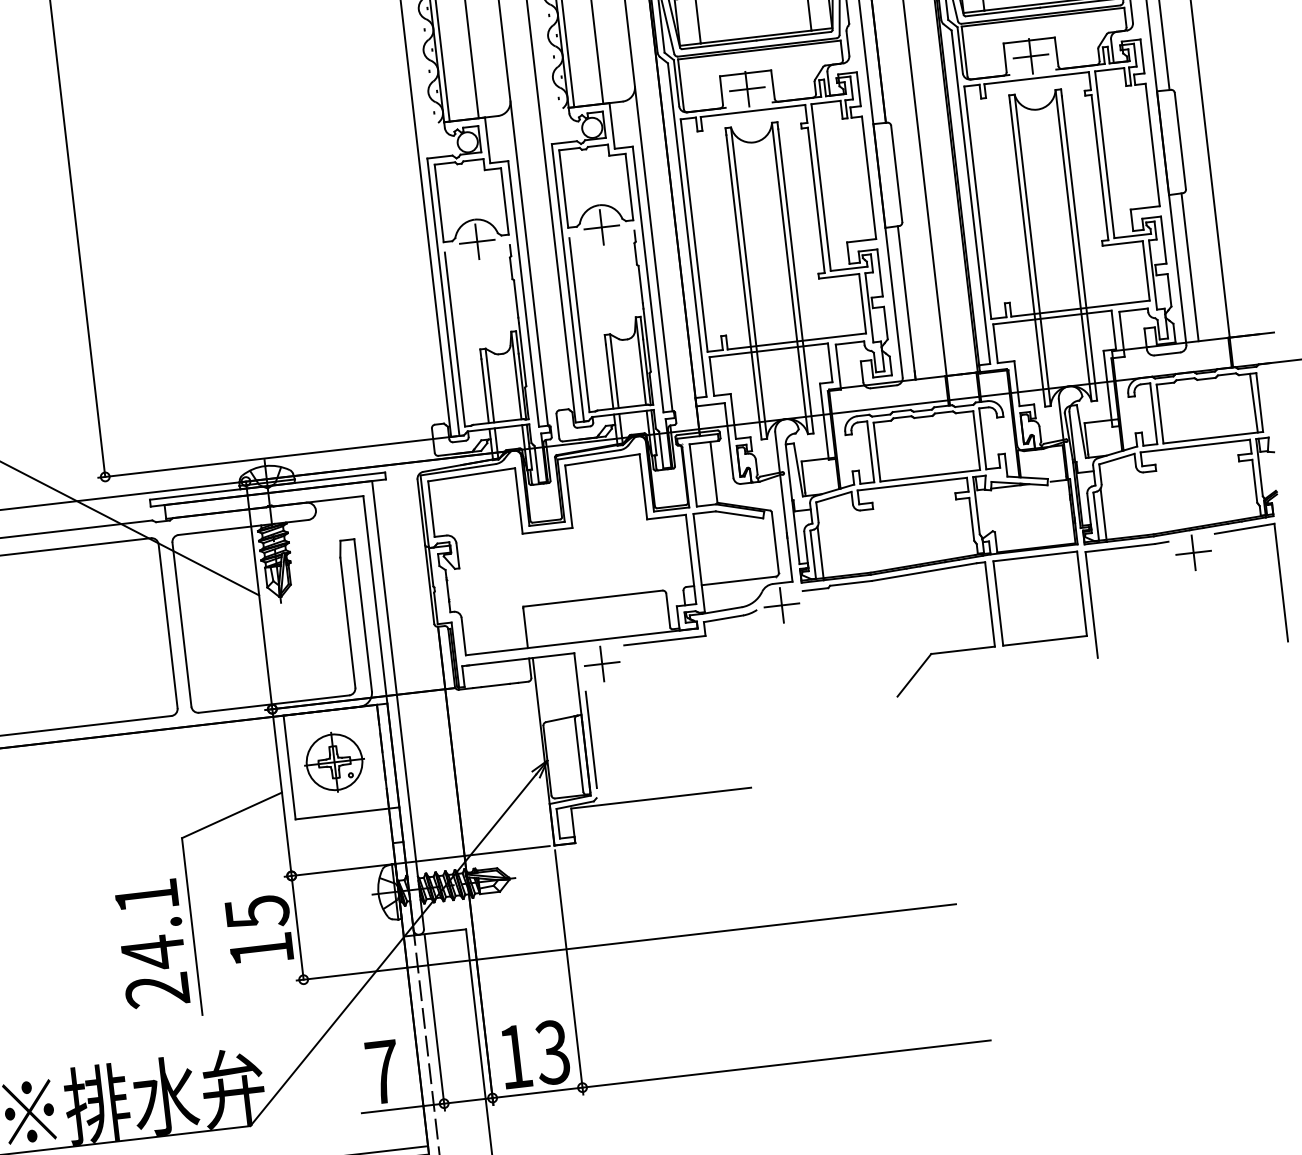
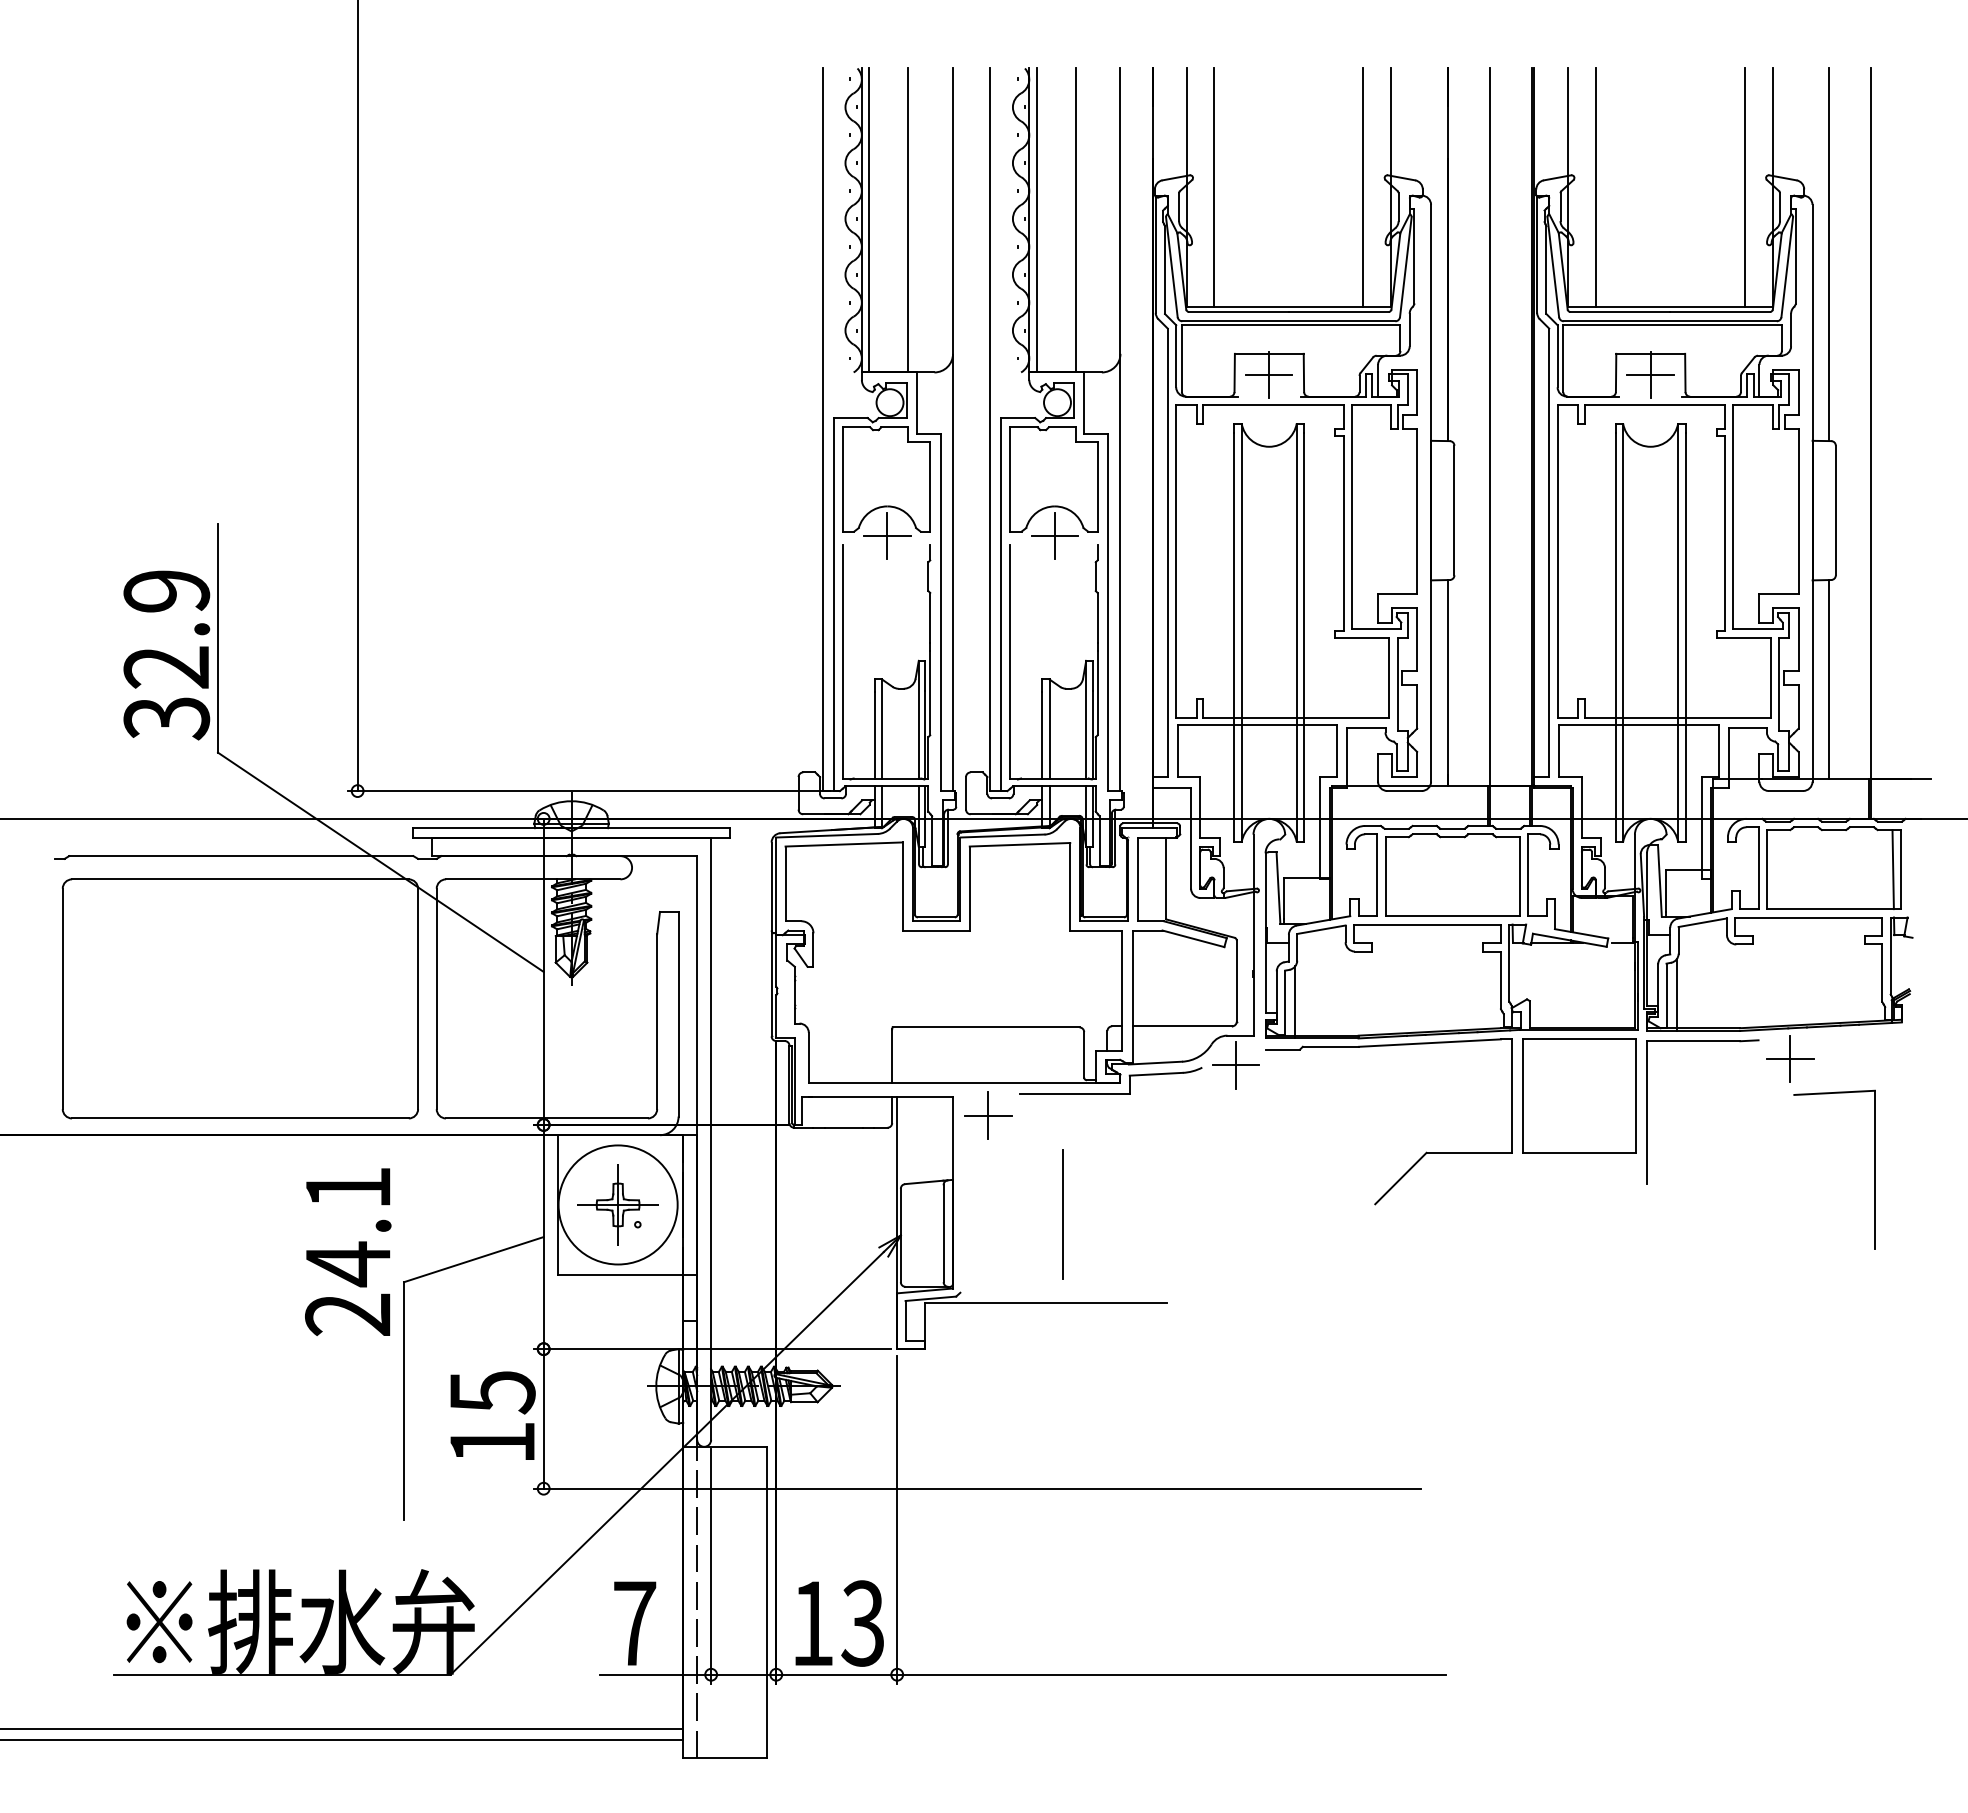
part: (1280, 582) -> (1874, 1169), moved
line: (590, 739) -> (1062, 1214), moved
circle: (334, 762) -> (617, 1204), size x1.6
text: (152, 943) -> (348, 1251), moved

